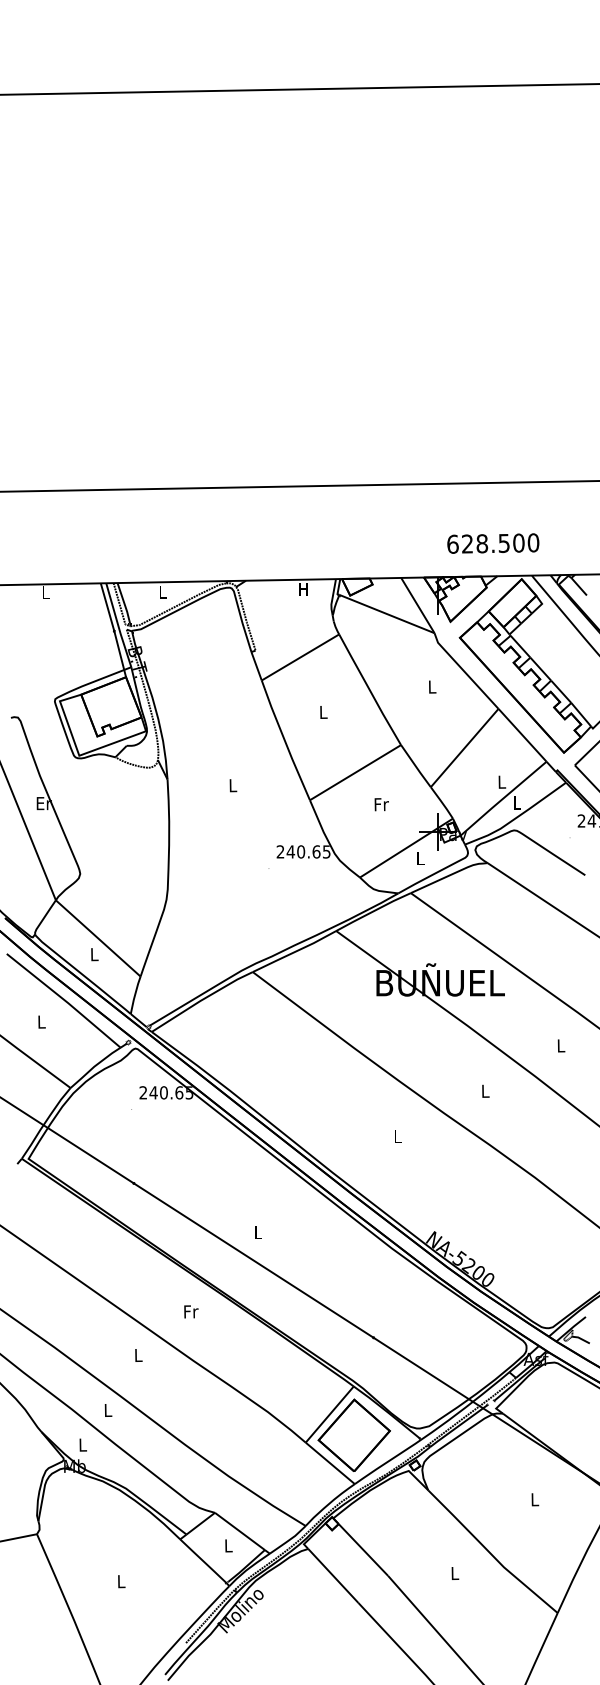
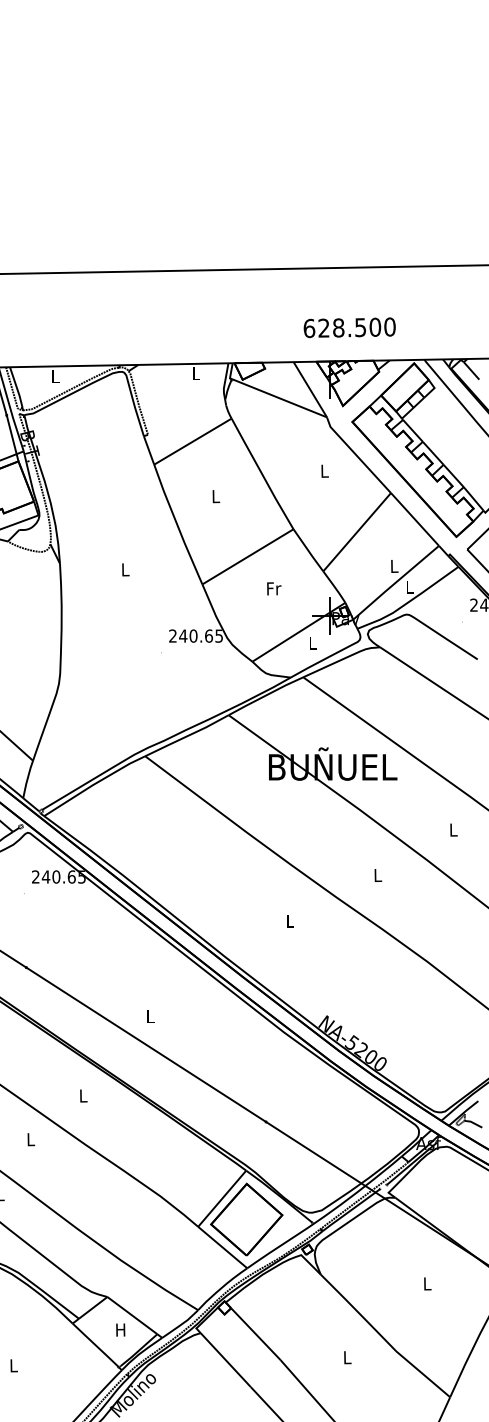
text: (493, 543) -> (349, 327), moved
text: (303, 589) -> (195, 373), H -> L
text: (191, 1311) -> (83, 1095), Fr -> L
text: (227, 1545) -> (119, 1329), L -> H

